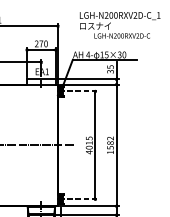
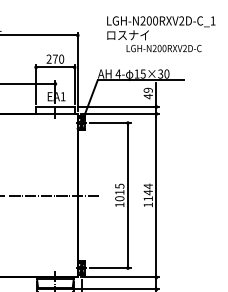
text: (109, 69) -> (147, 93), 35 -> 49
line: (83, 91) -> (111, 123), dashed -> solid
text: (109, 143) -> (147, 192), 1582 -> 1144
text: (89, 152) -> (119, 204), 4015 -> 1015
line: (83, 199) -> (111, 268), dashed -> solid

